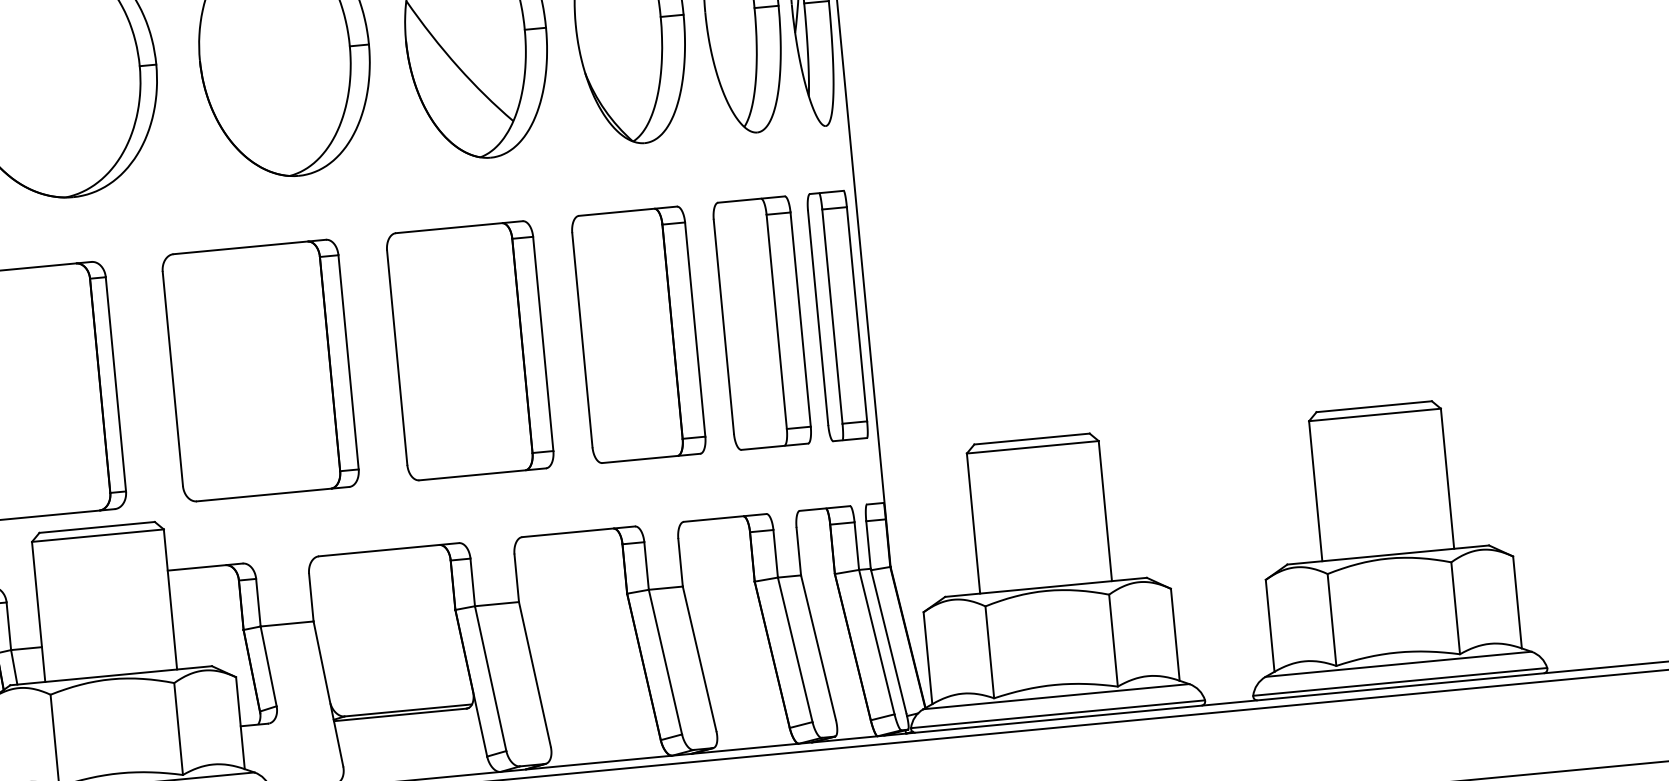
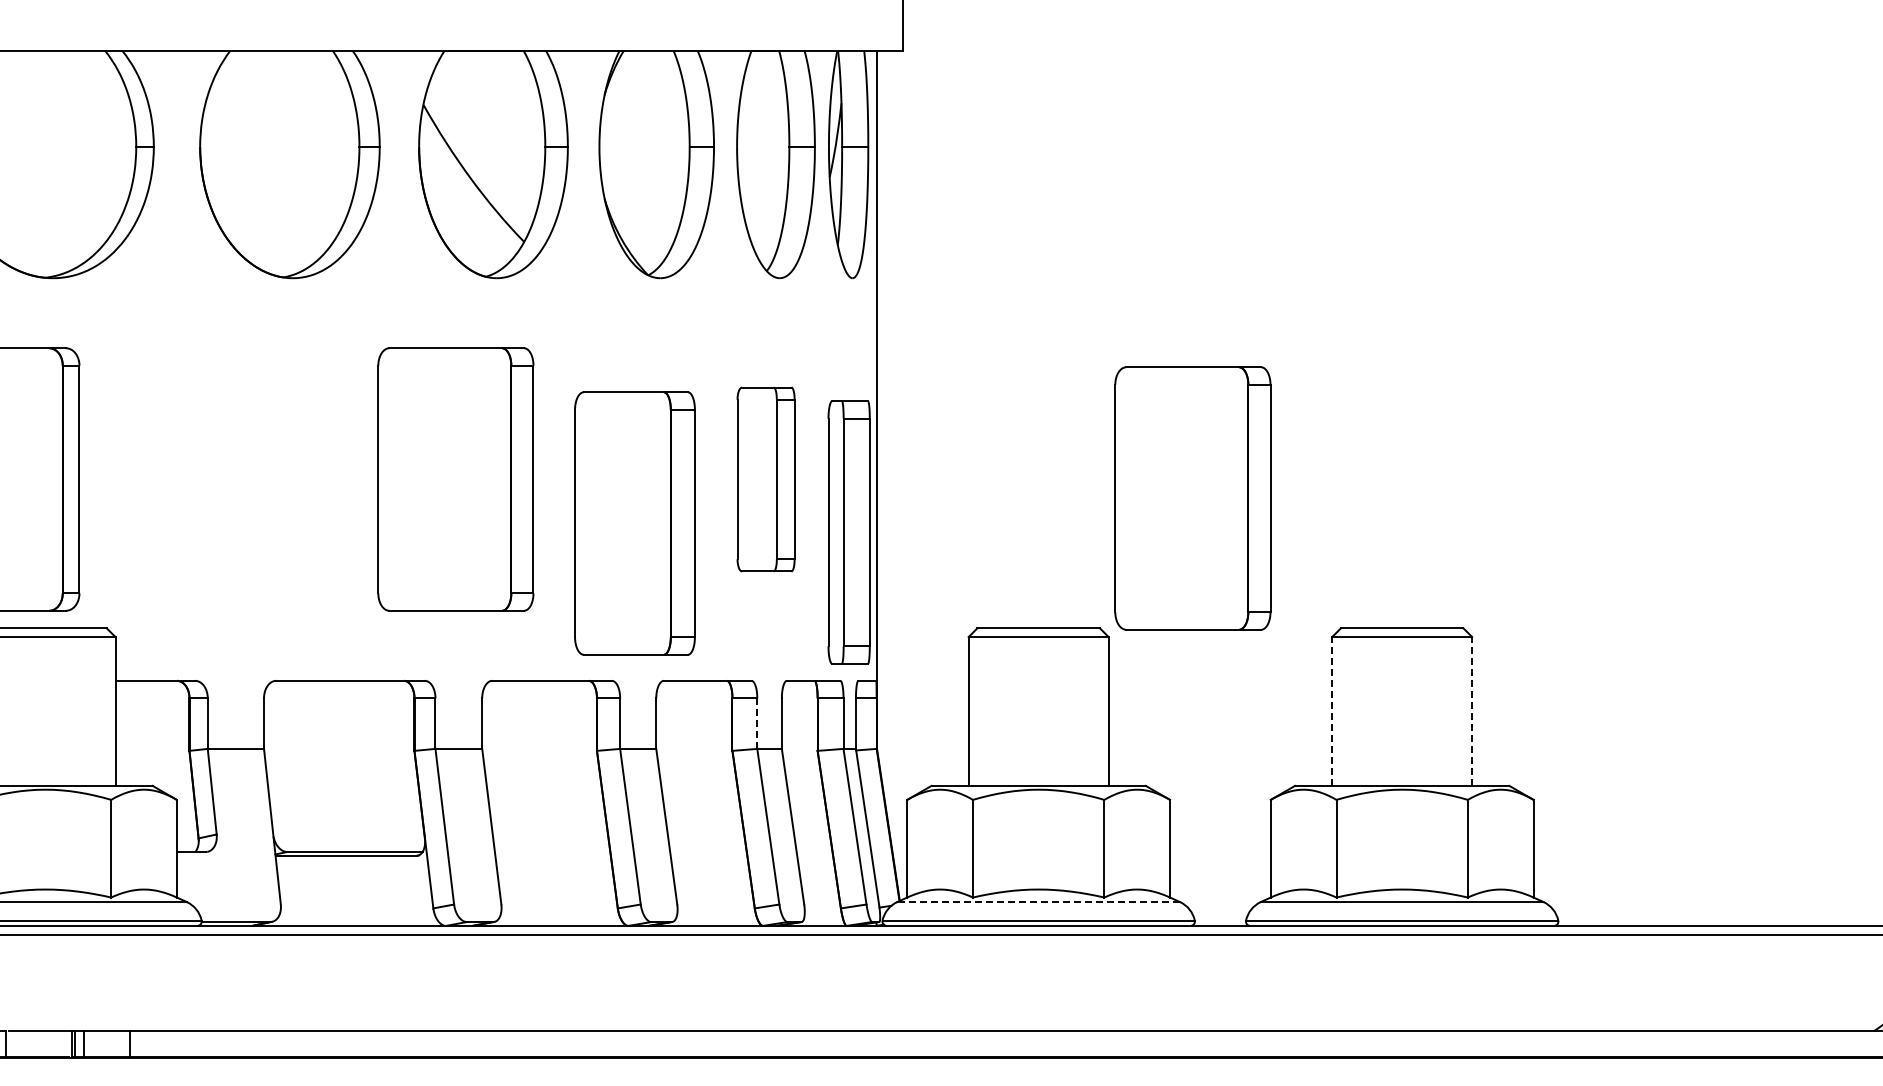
part: (1165, 303) -> (1192, 498), added
part: (836, 316) -> (848, 532), moved
part: (761, 323) -> (765, 479), size x0.7
part: (638, 334) -> (634, 523), moved
part: (260, 370) -> (233, 479), removed
line: (1447, 477) -> (1472, 710), solid -> dashed
line: (1315, 490) -> (1332, 710), solid -> dashed
line: (775, 553) -> (757, 723), solid -> dashed
line: (1056, 697) -> (1038, 902), solid -> dashed

